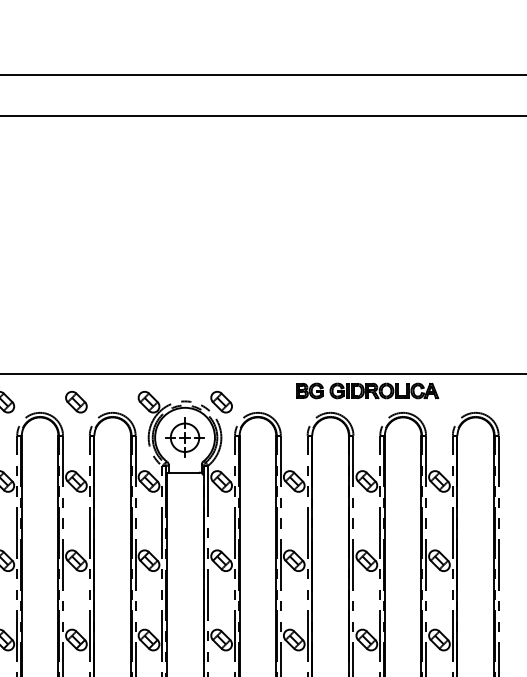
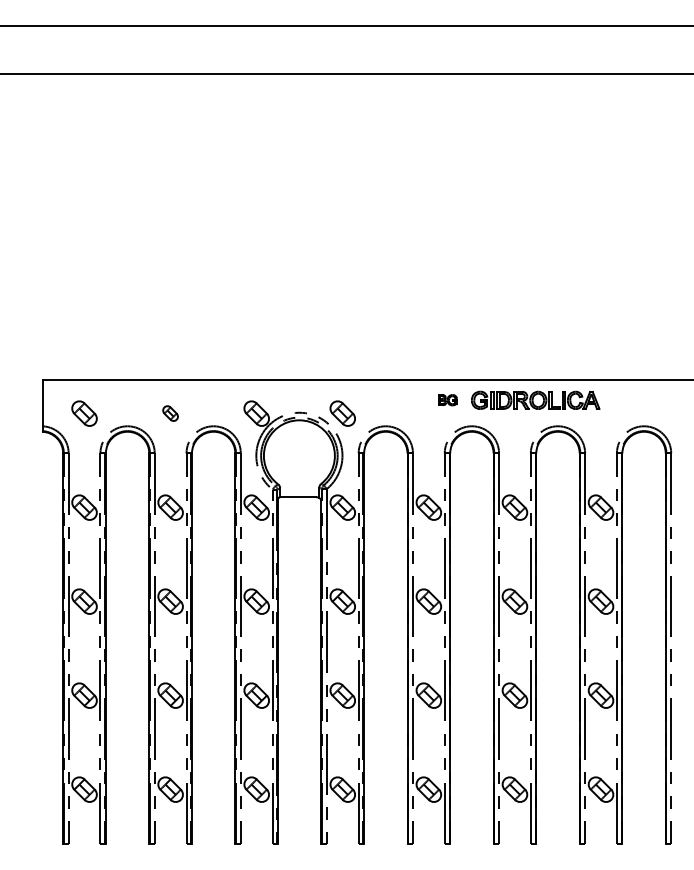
part: (309, 390) -> (447, 399), size x0.6
part: (76, 402) -> (170, 413), size x0.6
part: (185, 437) -> (299, 455), removed

